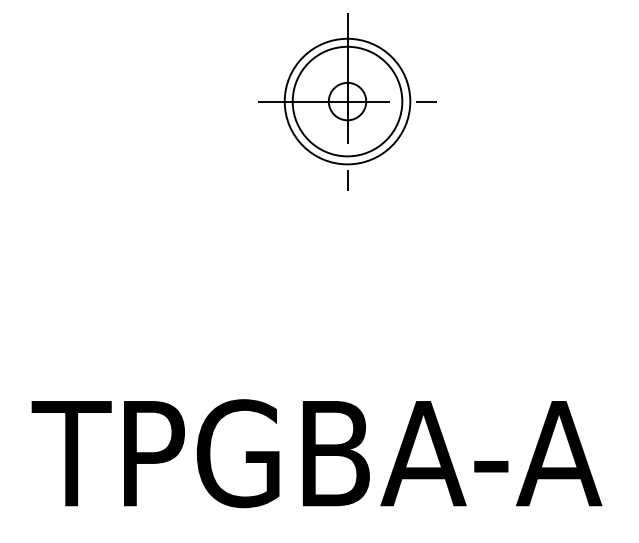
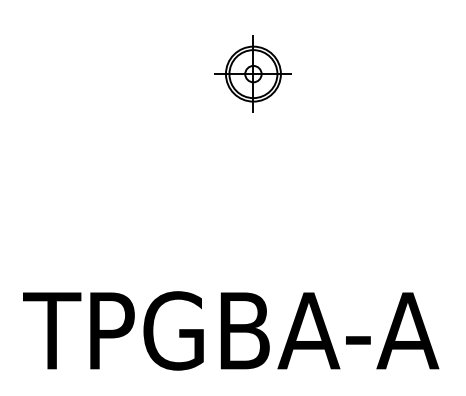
part: (347, 101) -> (253, 73), size x0.6

